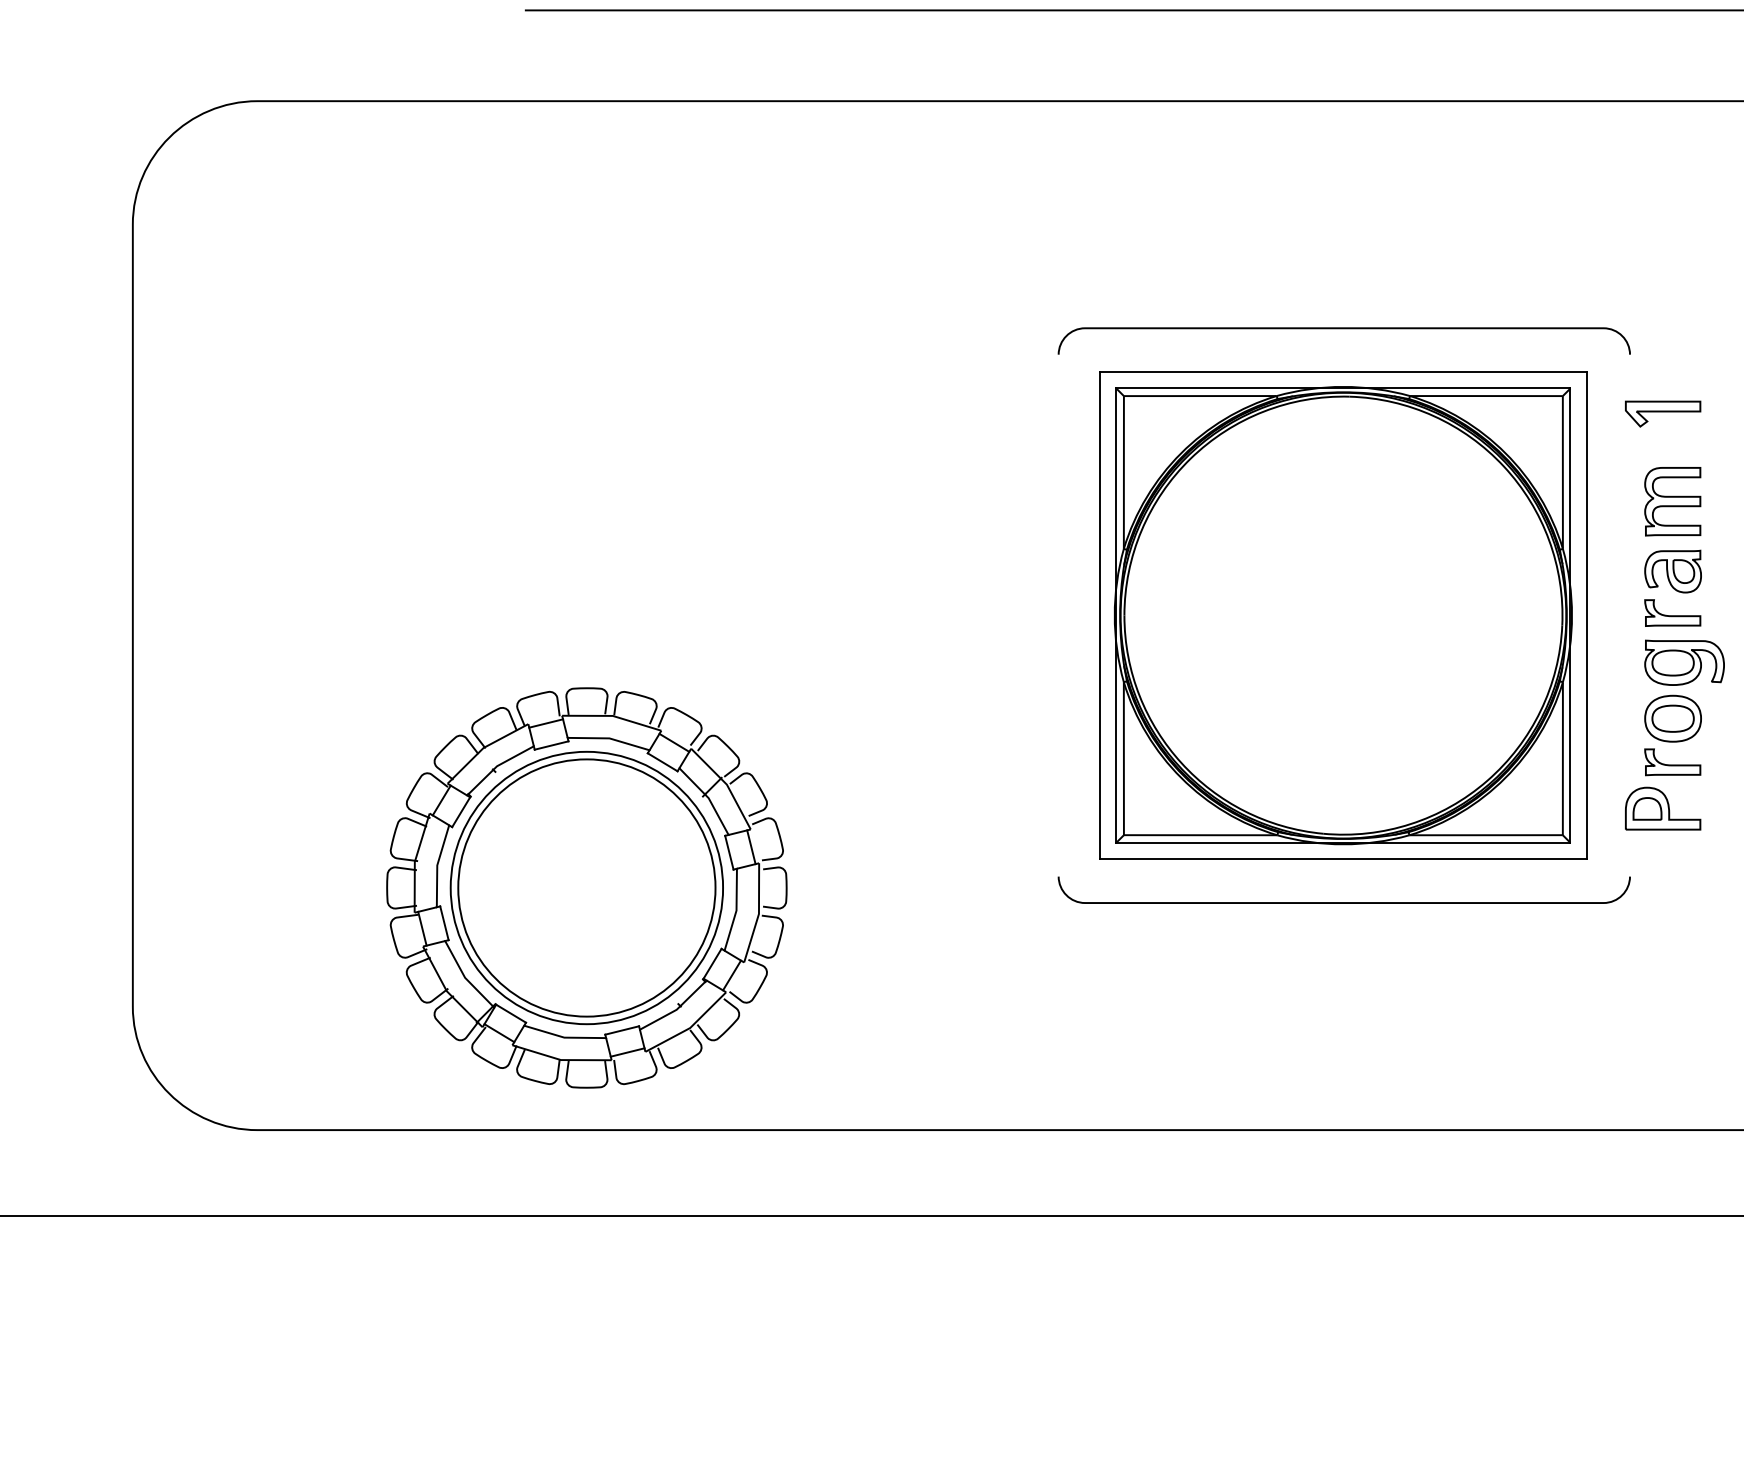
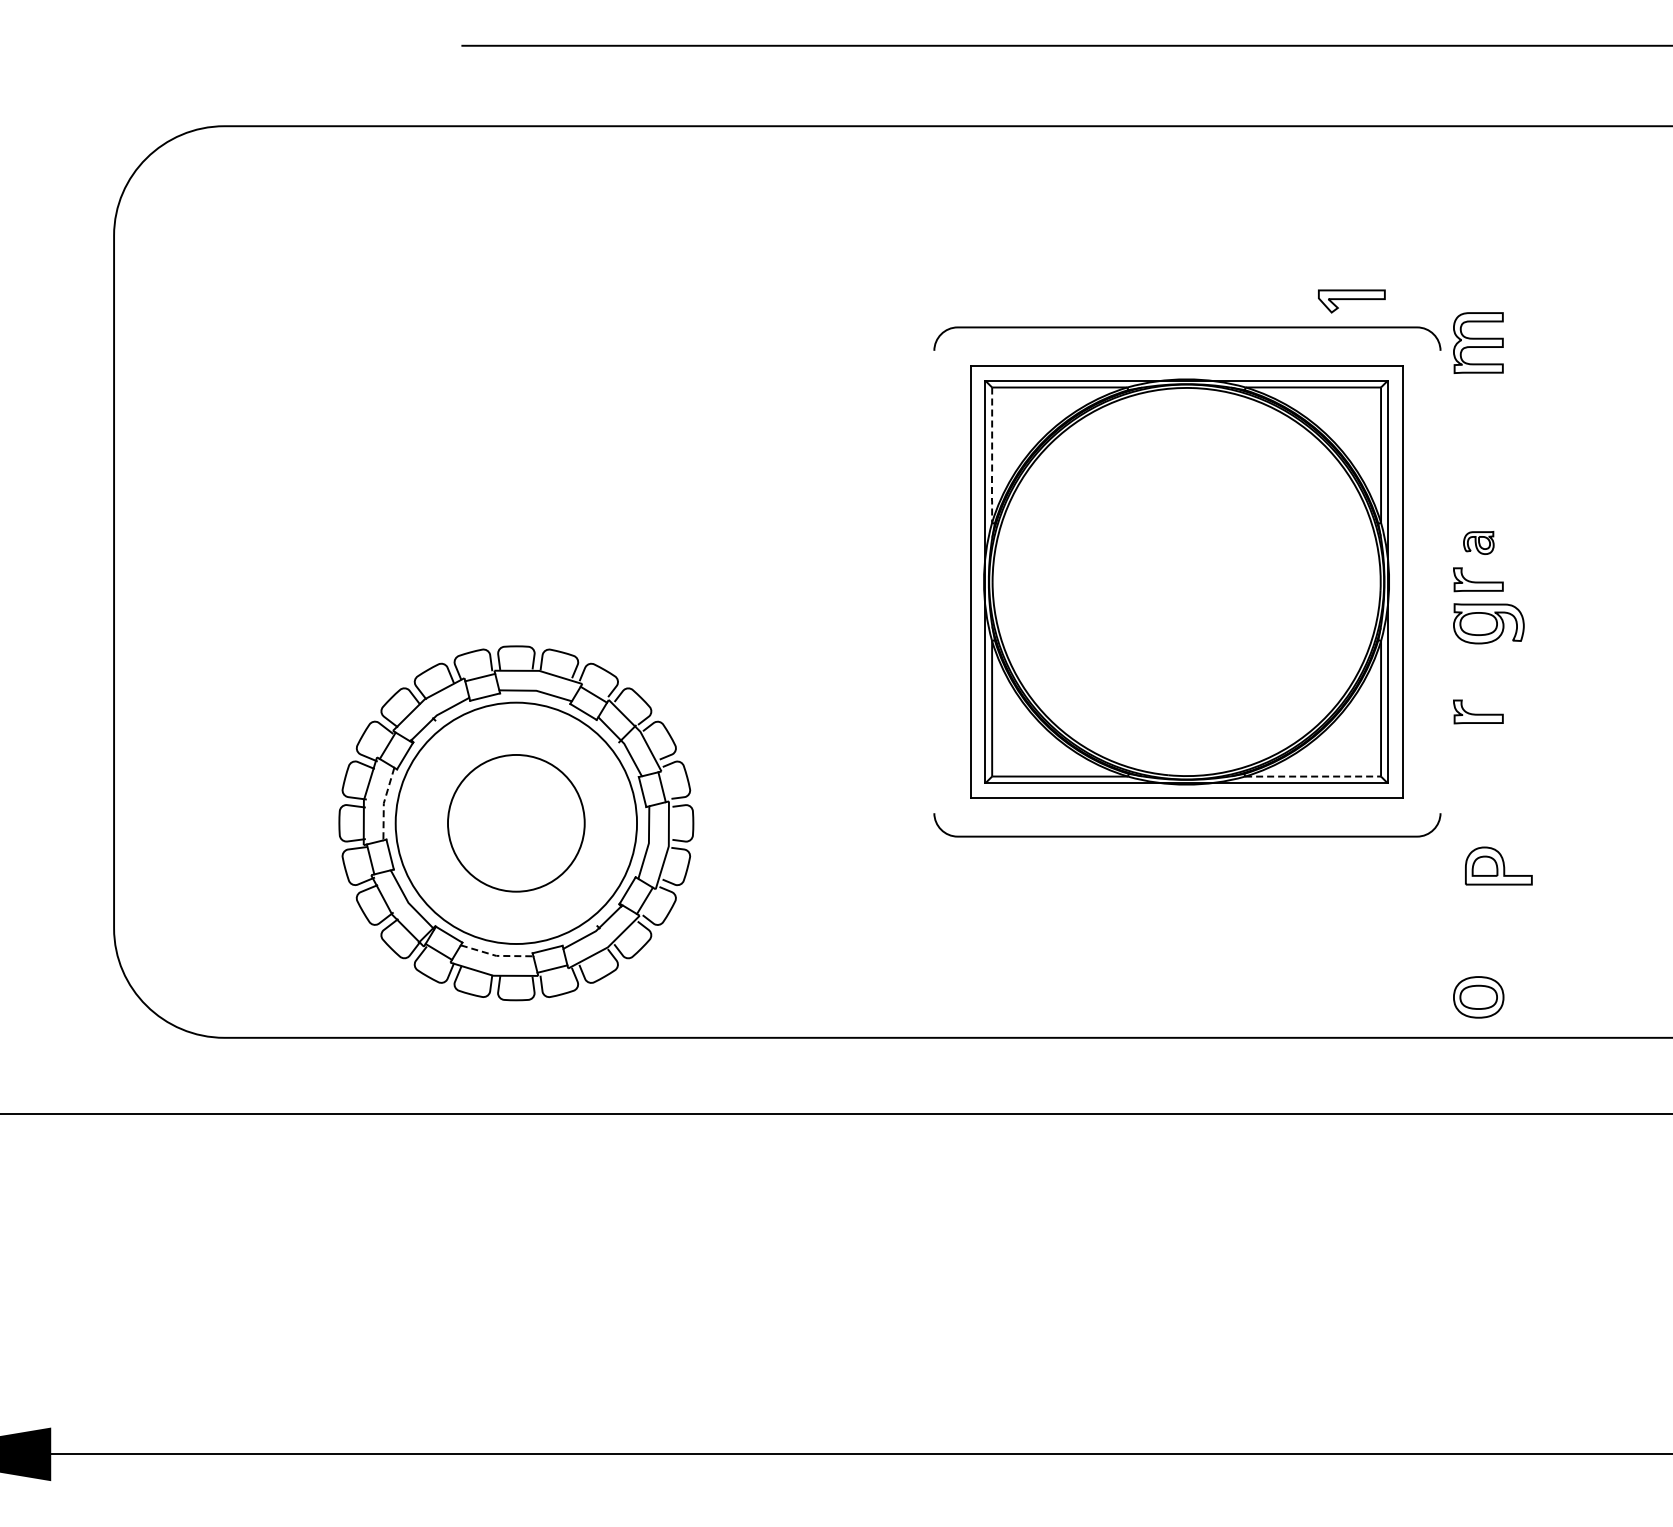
part: (1662, 414) -> (1351, 301), moved
line: (1124, 475) -> (992, 457), solid -> dashed
part: (1672, 501) -> (1478, 342), moved
part: (1672, 571) -> (1478, 542), size x0.6
part: (1672, 718) -> (1478, 997), moved
part: (1662, 808) -> (1498, 865), moved
line: (1486, 835) -> (1313, 776), solid -> dashed
line: (436, 865) -> (383, 803), solid -> dashed
circle: (587, 888) -> (516, 823), size x0.6
line: (564, 1037) -> (496, 955), solid -> dashed

